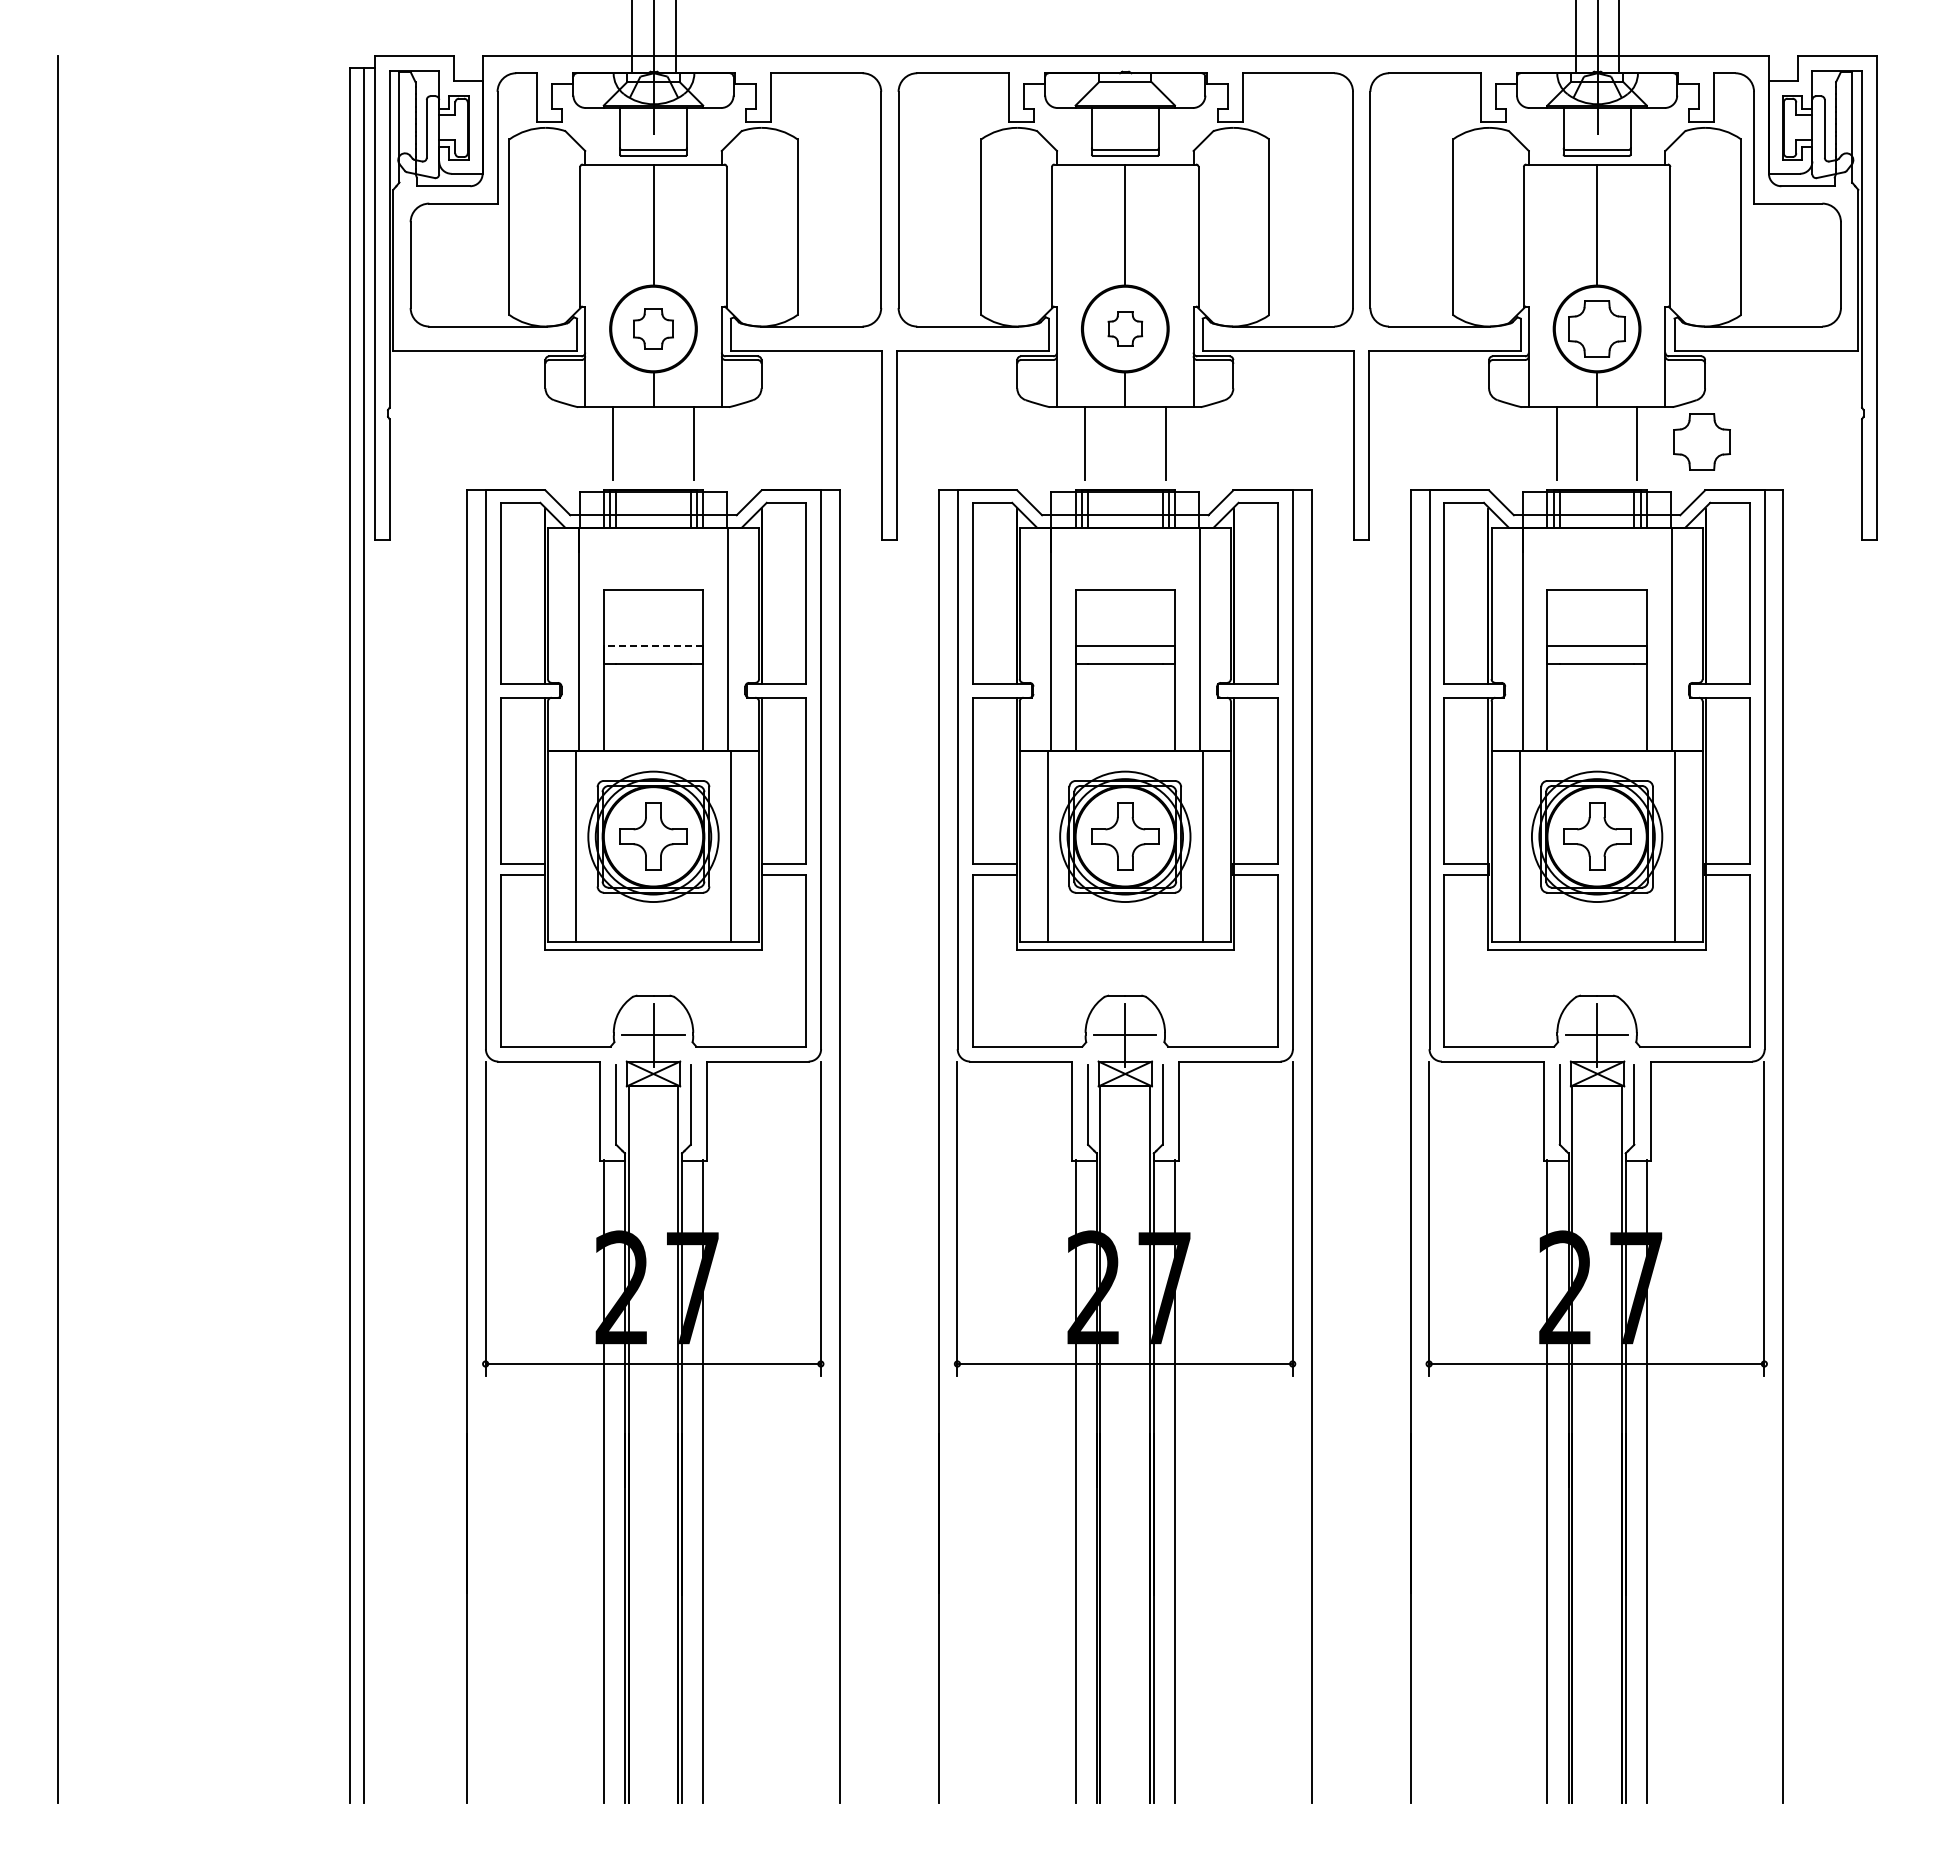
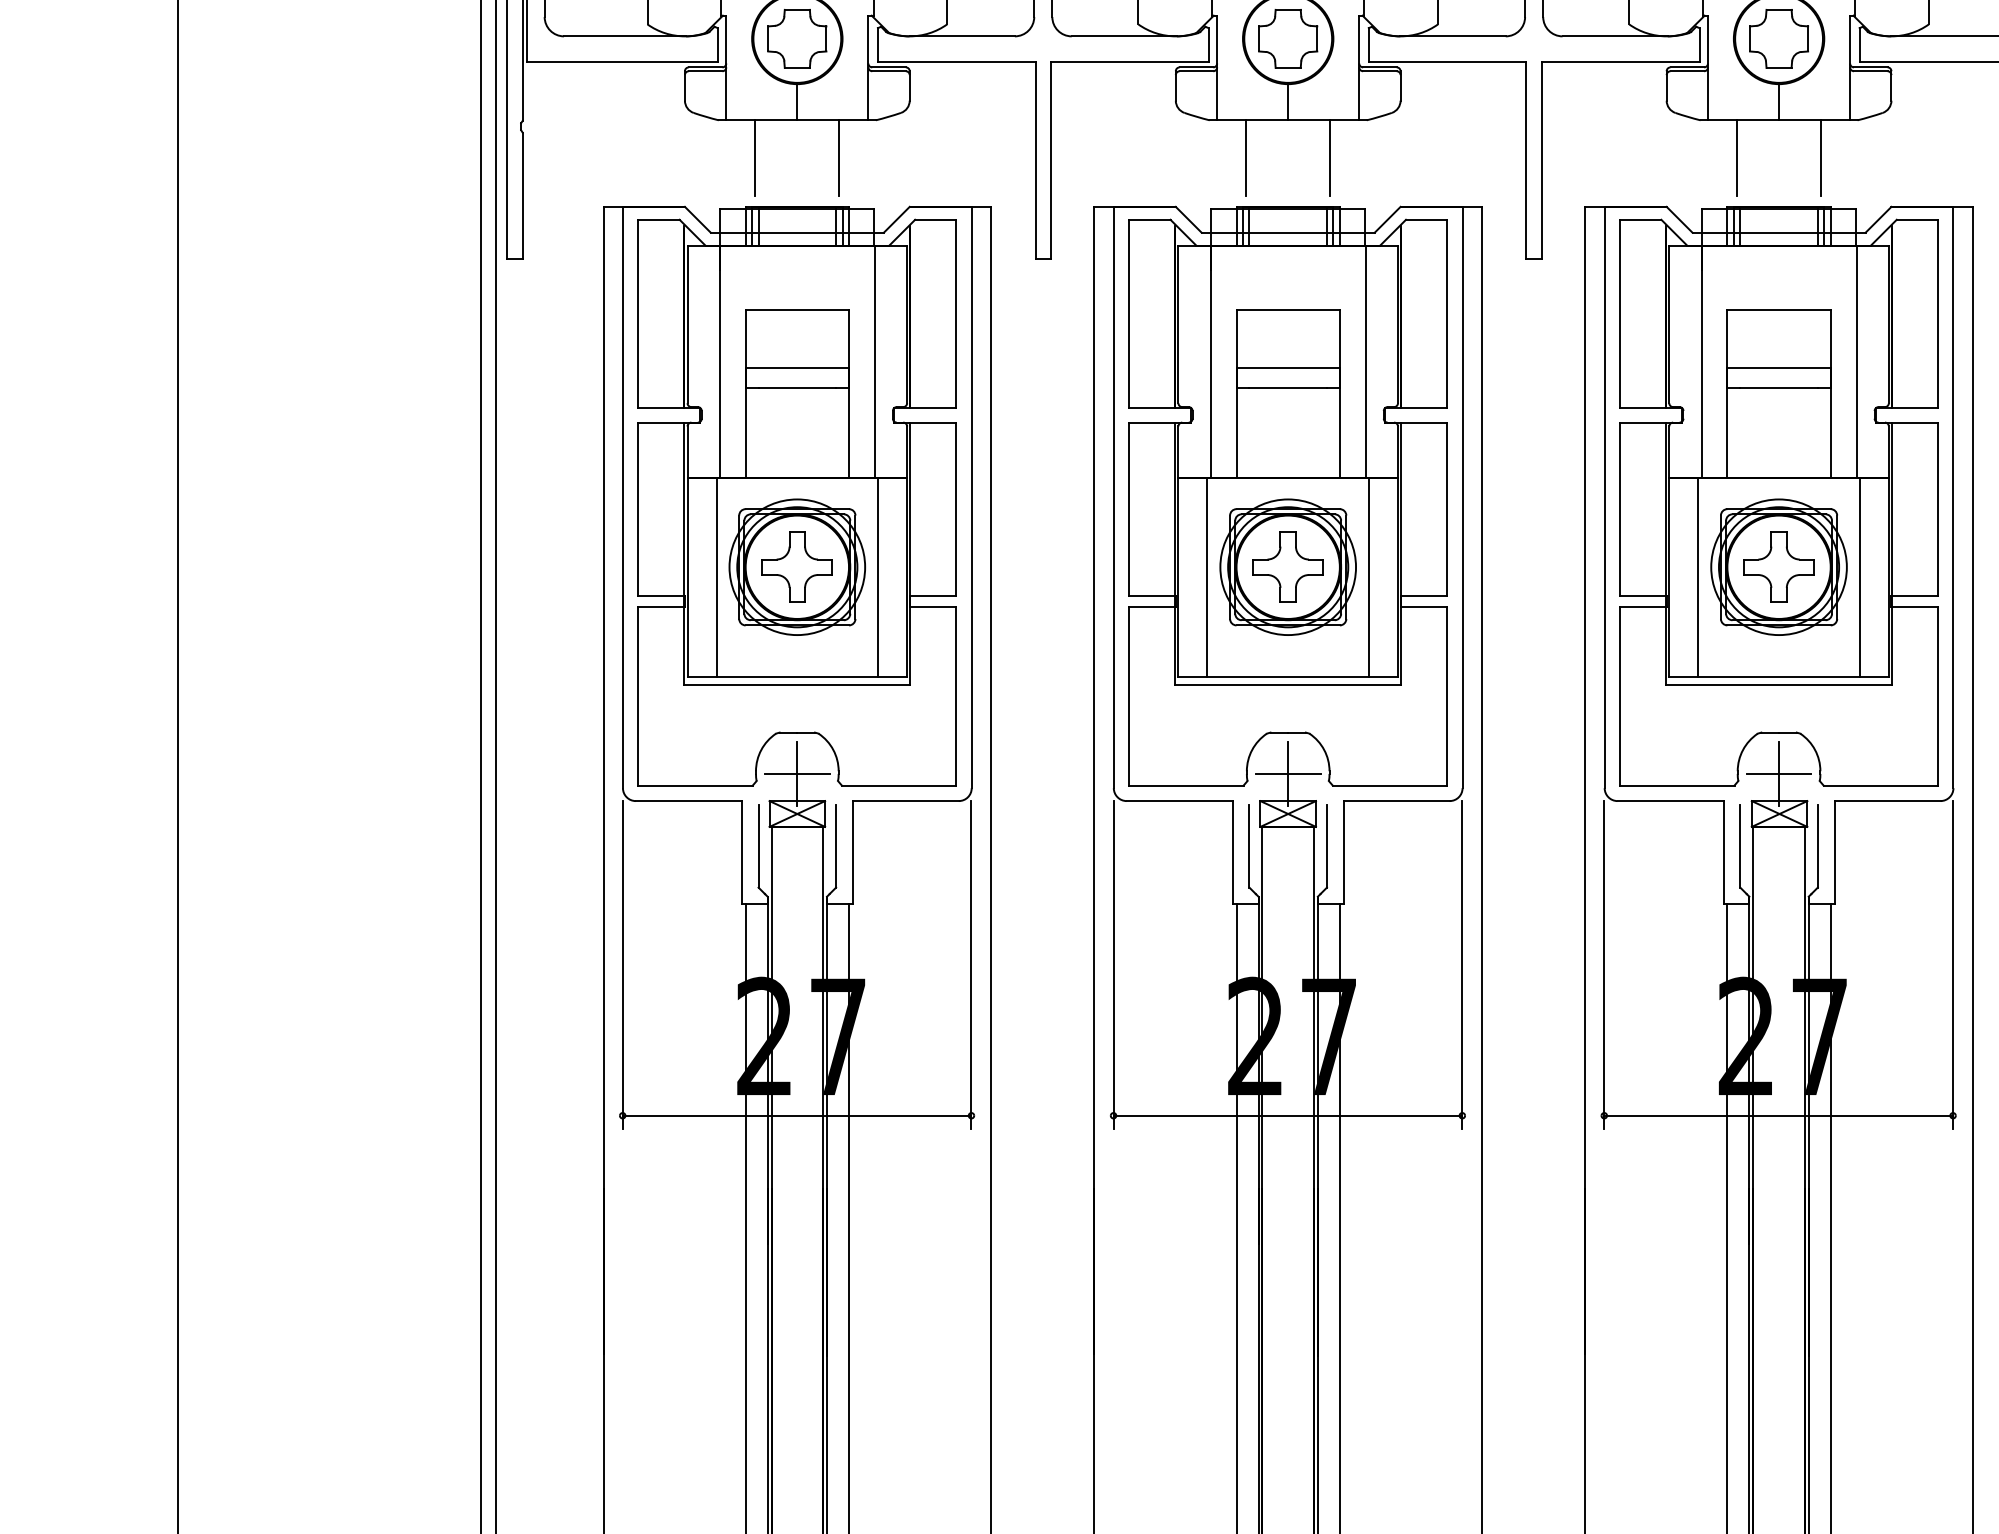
part: (653, 328) -> (797, 38), size x1.43
part: (1125, 328) -> (1288, 38), size x1.67
part: (1701, 441) -> (1887, 155), removed
line: (653, 645) -> (797, 368), dashed -> solid

